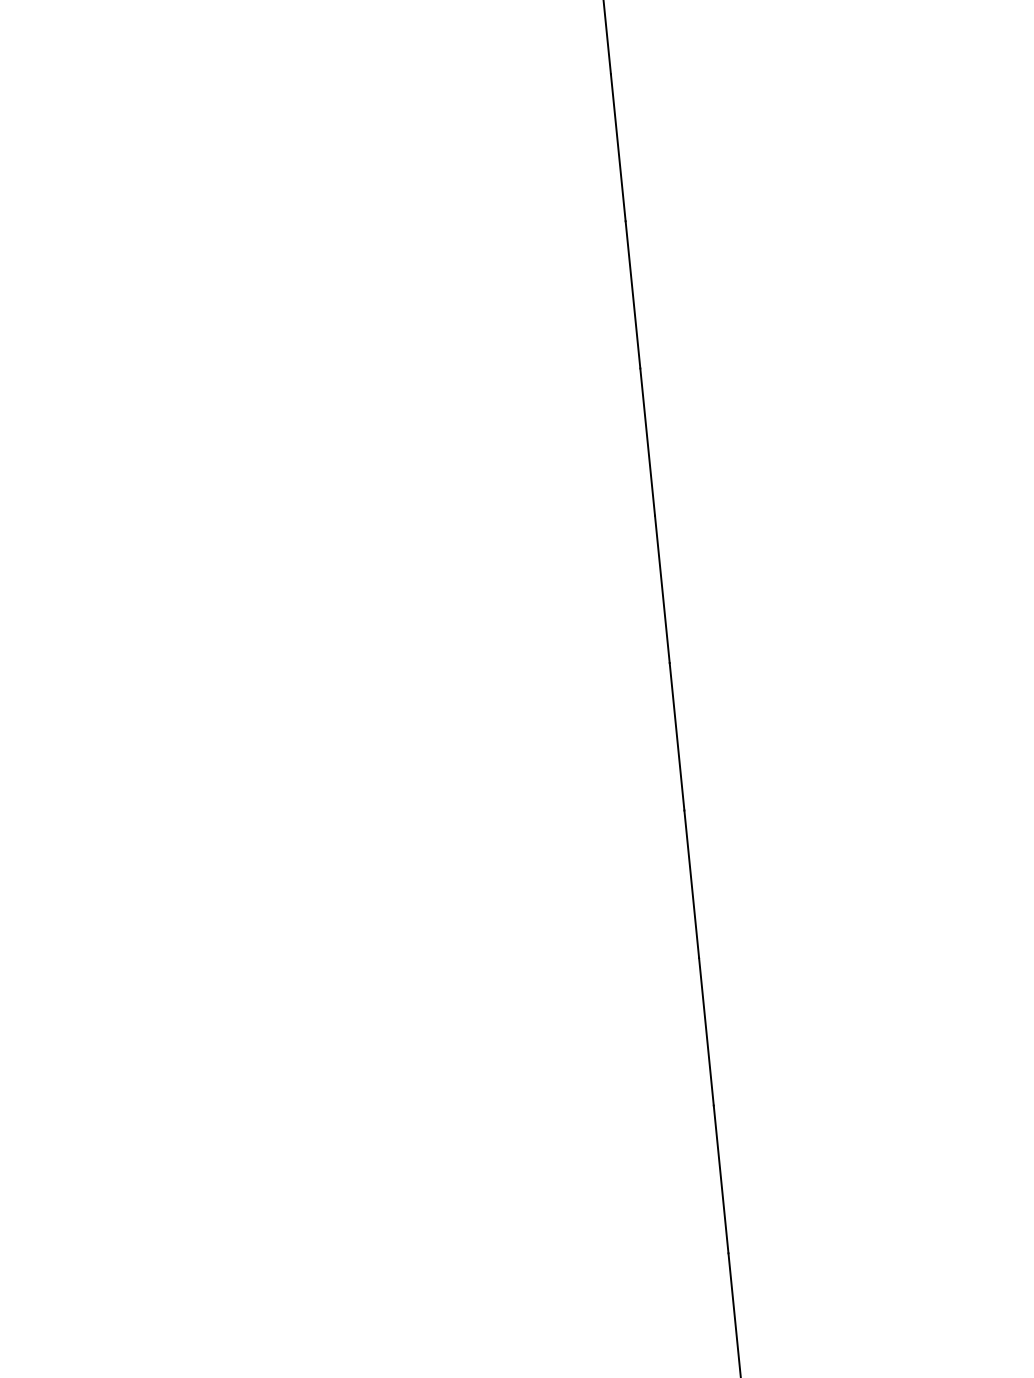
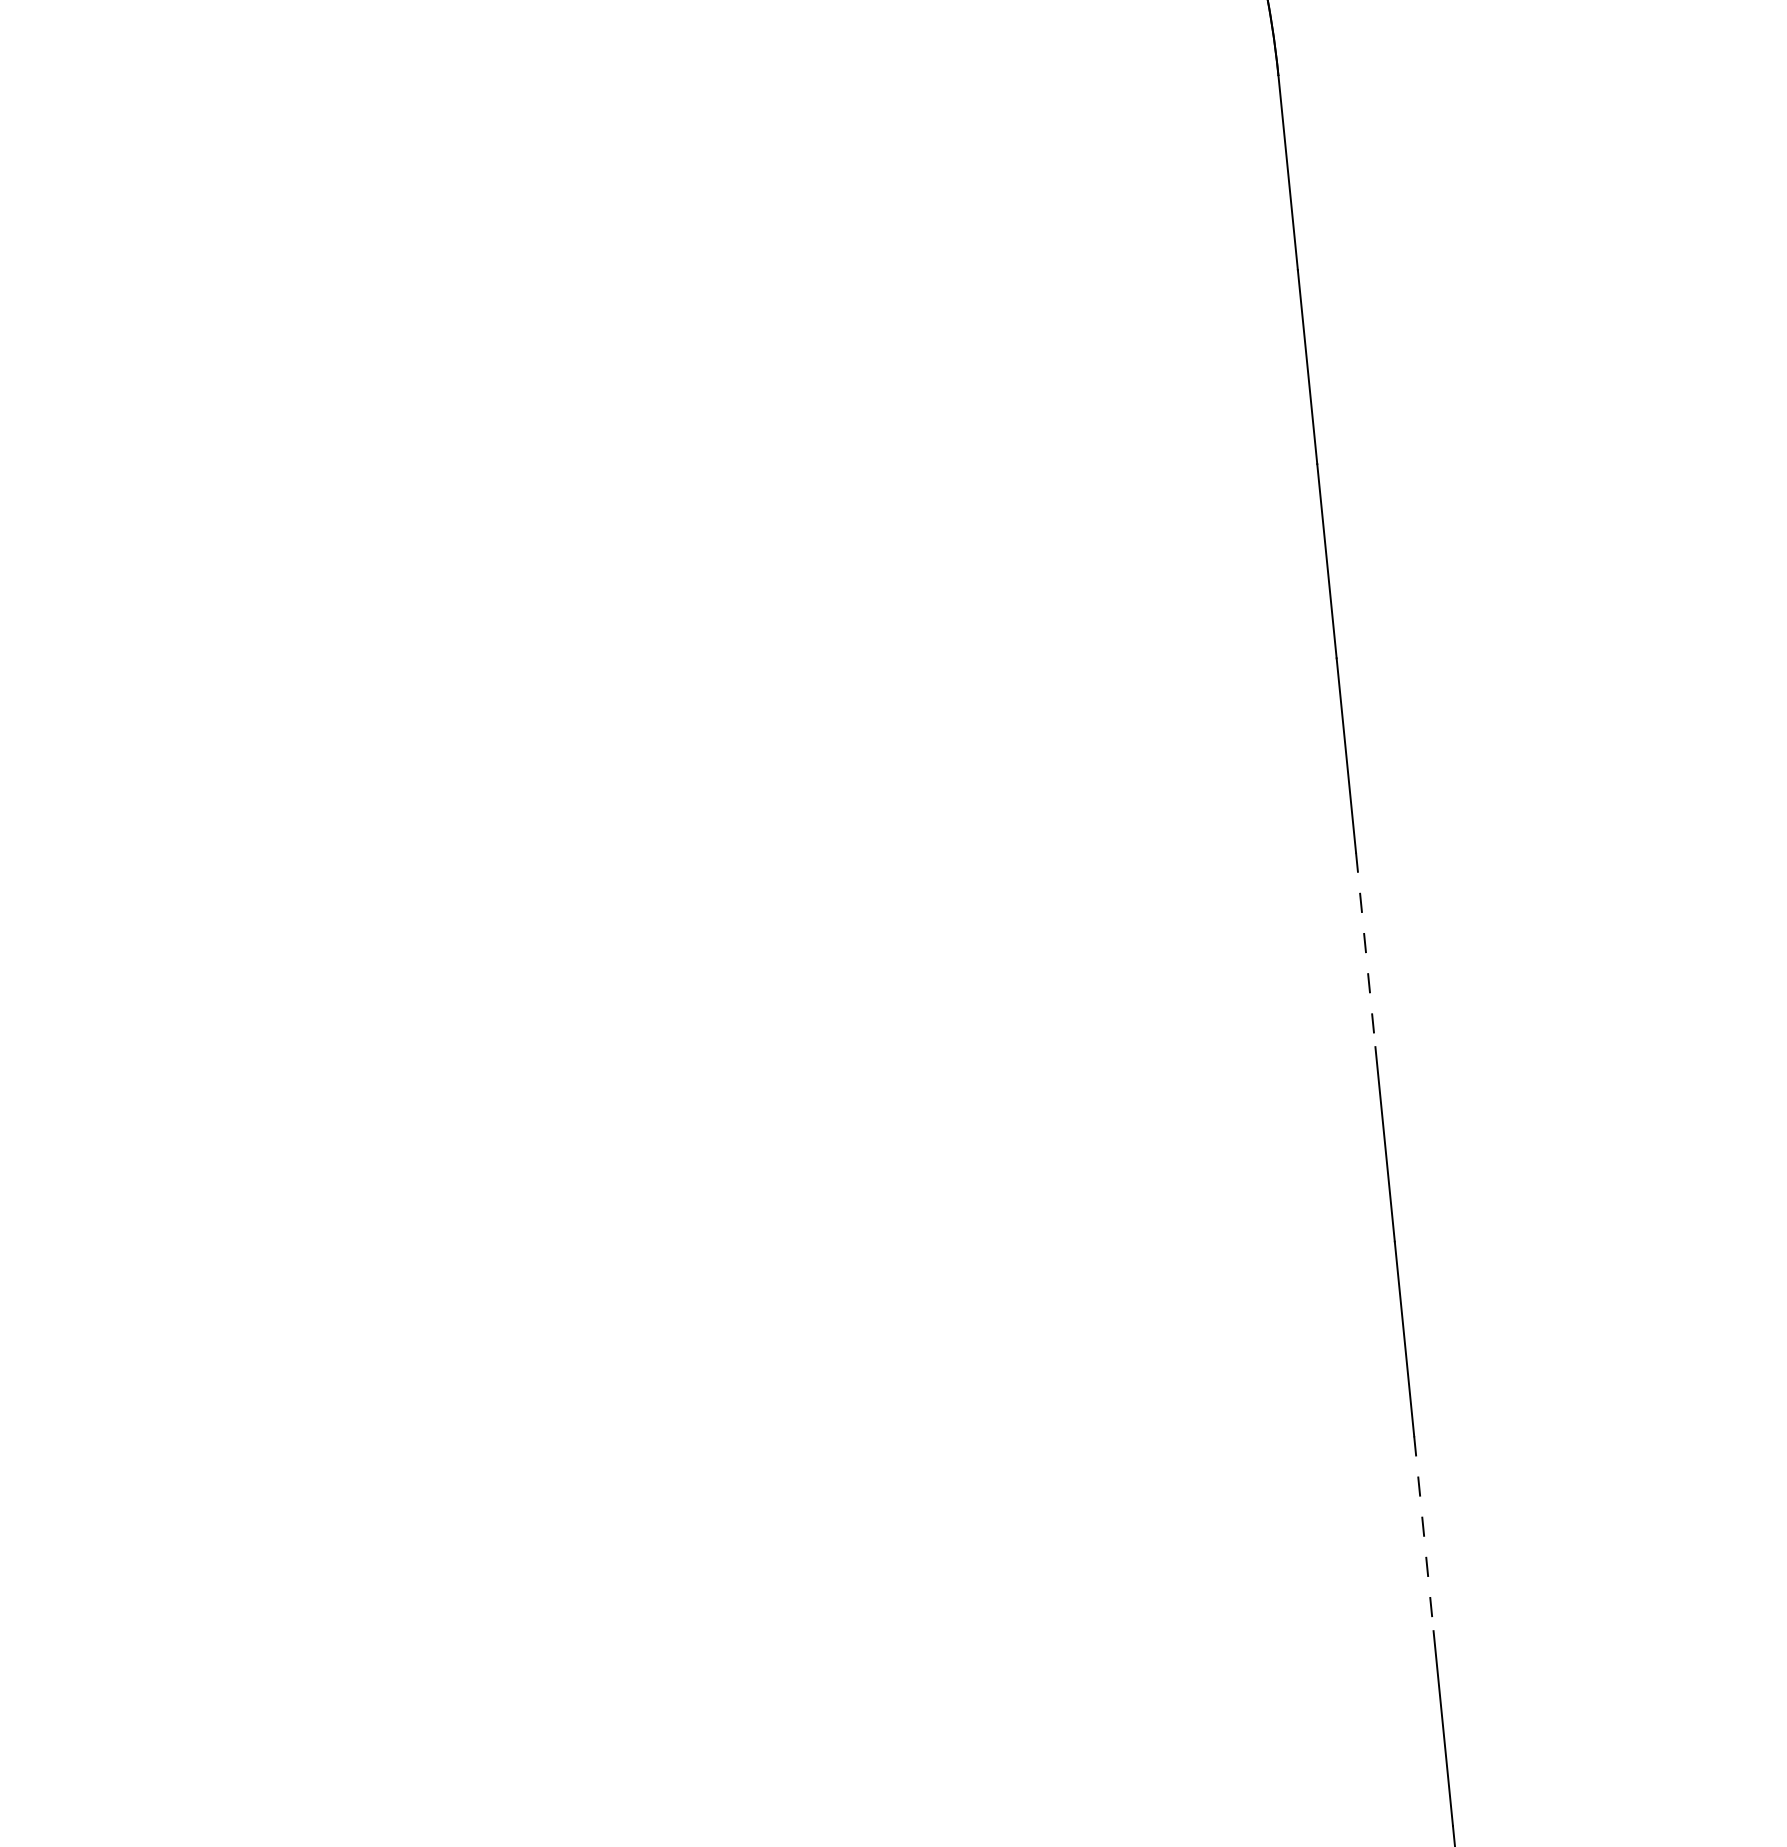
line: (662, 589) -> (1365, 949), solid -> dashed
line: (706, 1031) -> (1423, 1533), solid -> dashed

